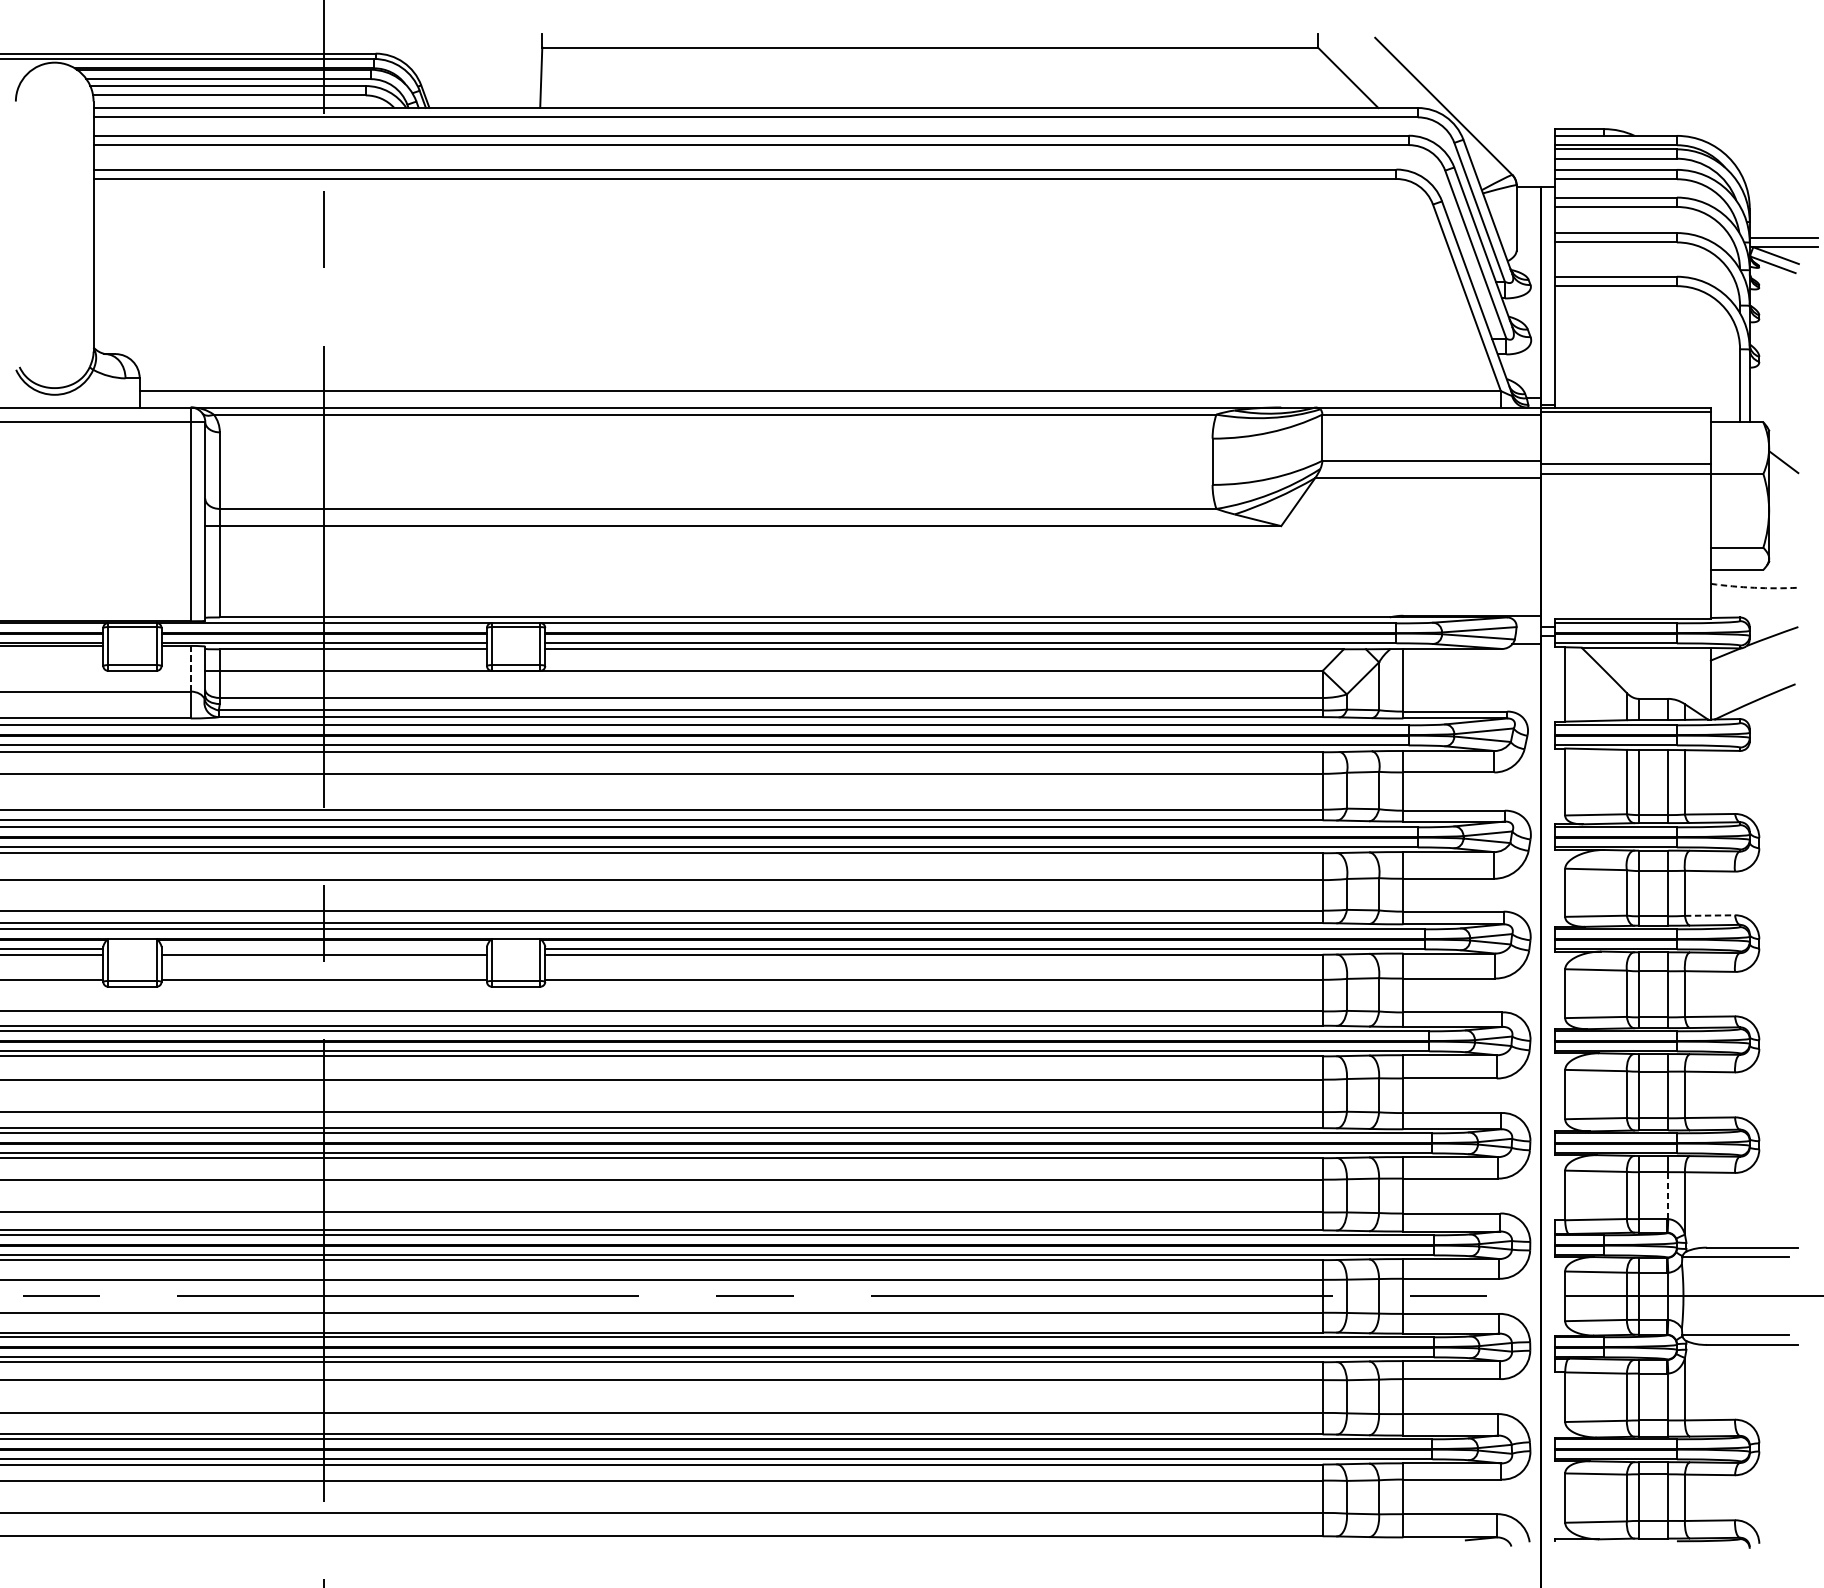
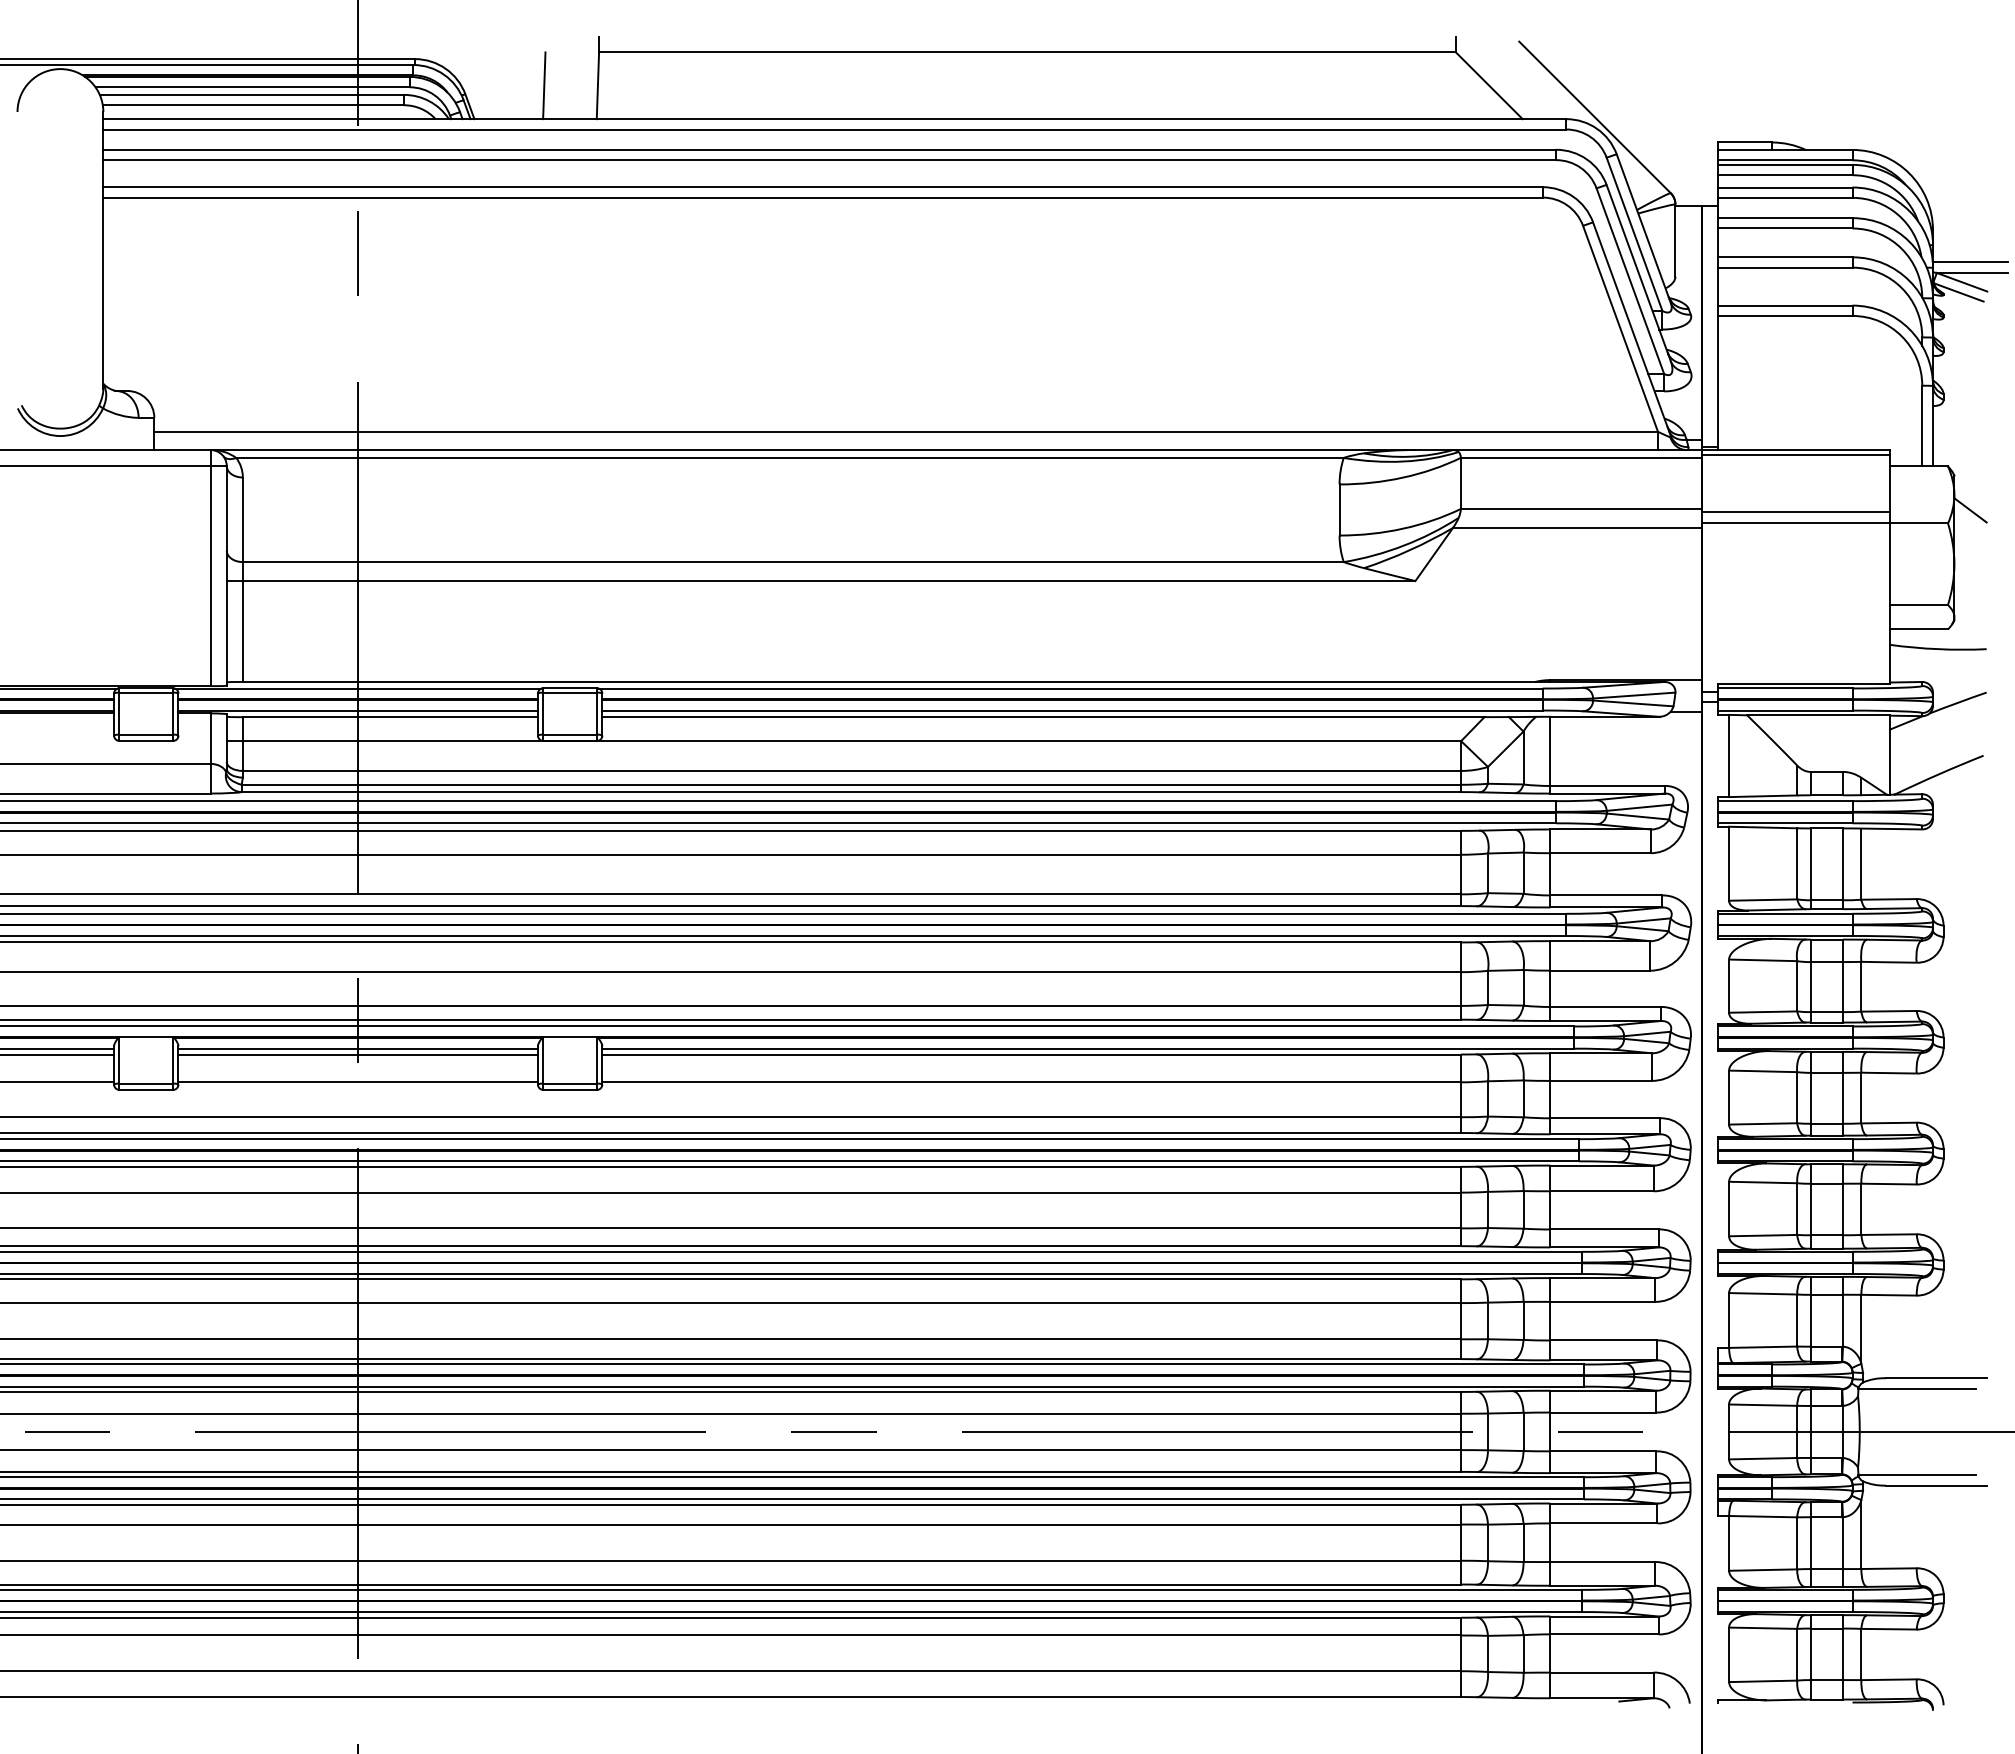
line: (492, 77) -> (544, 85), added
arc: (1754, 588) -> (1938, 649), dashed -> solid
line: (190, 668) -> (210, 738), dashed -> solid
line: (1710, 915) -> (1889, 1011), dashed -> solid
line: (323, 949) -> (357, 1048), added
line: (1668, 1195) -> (1843, 1320), dashed -> solid

